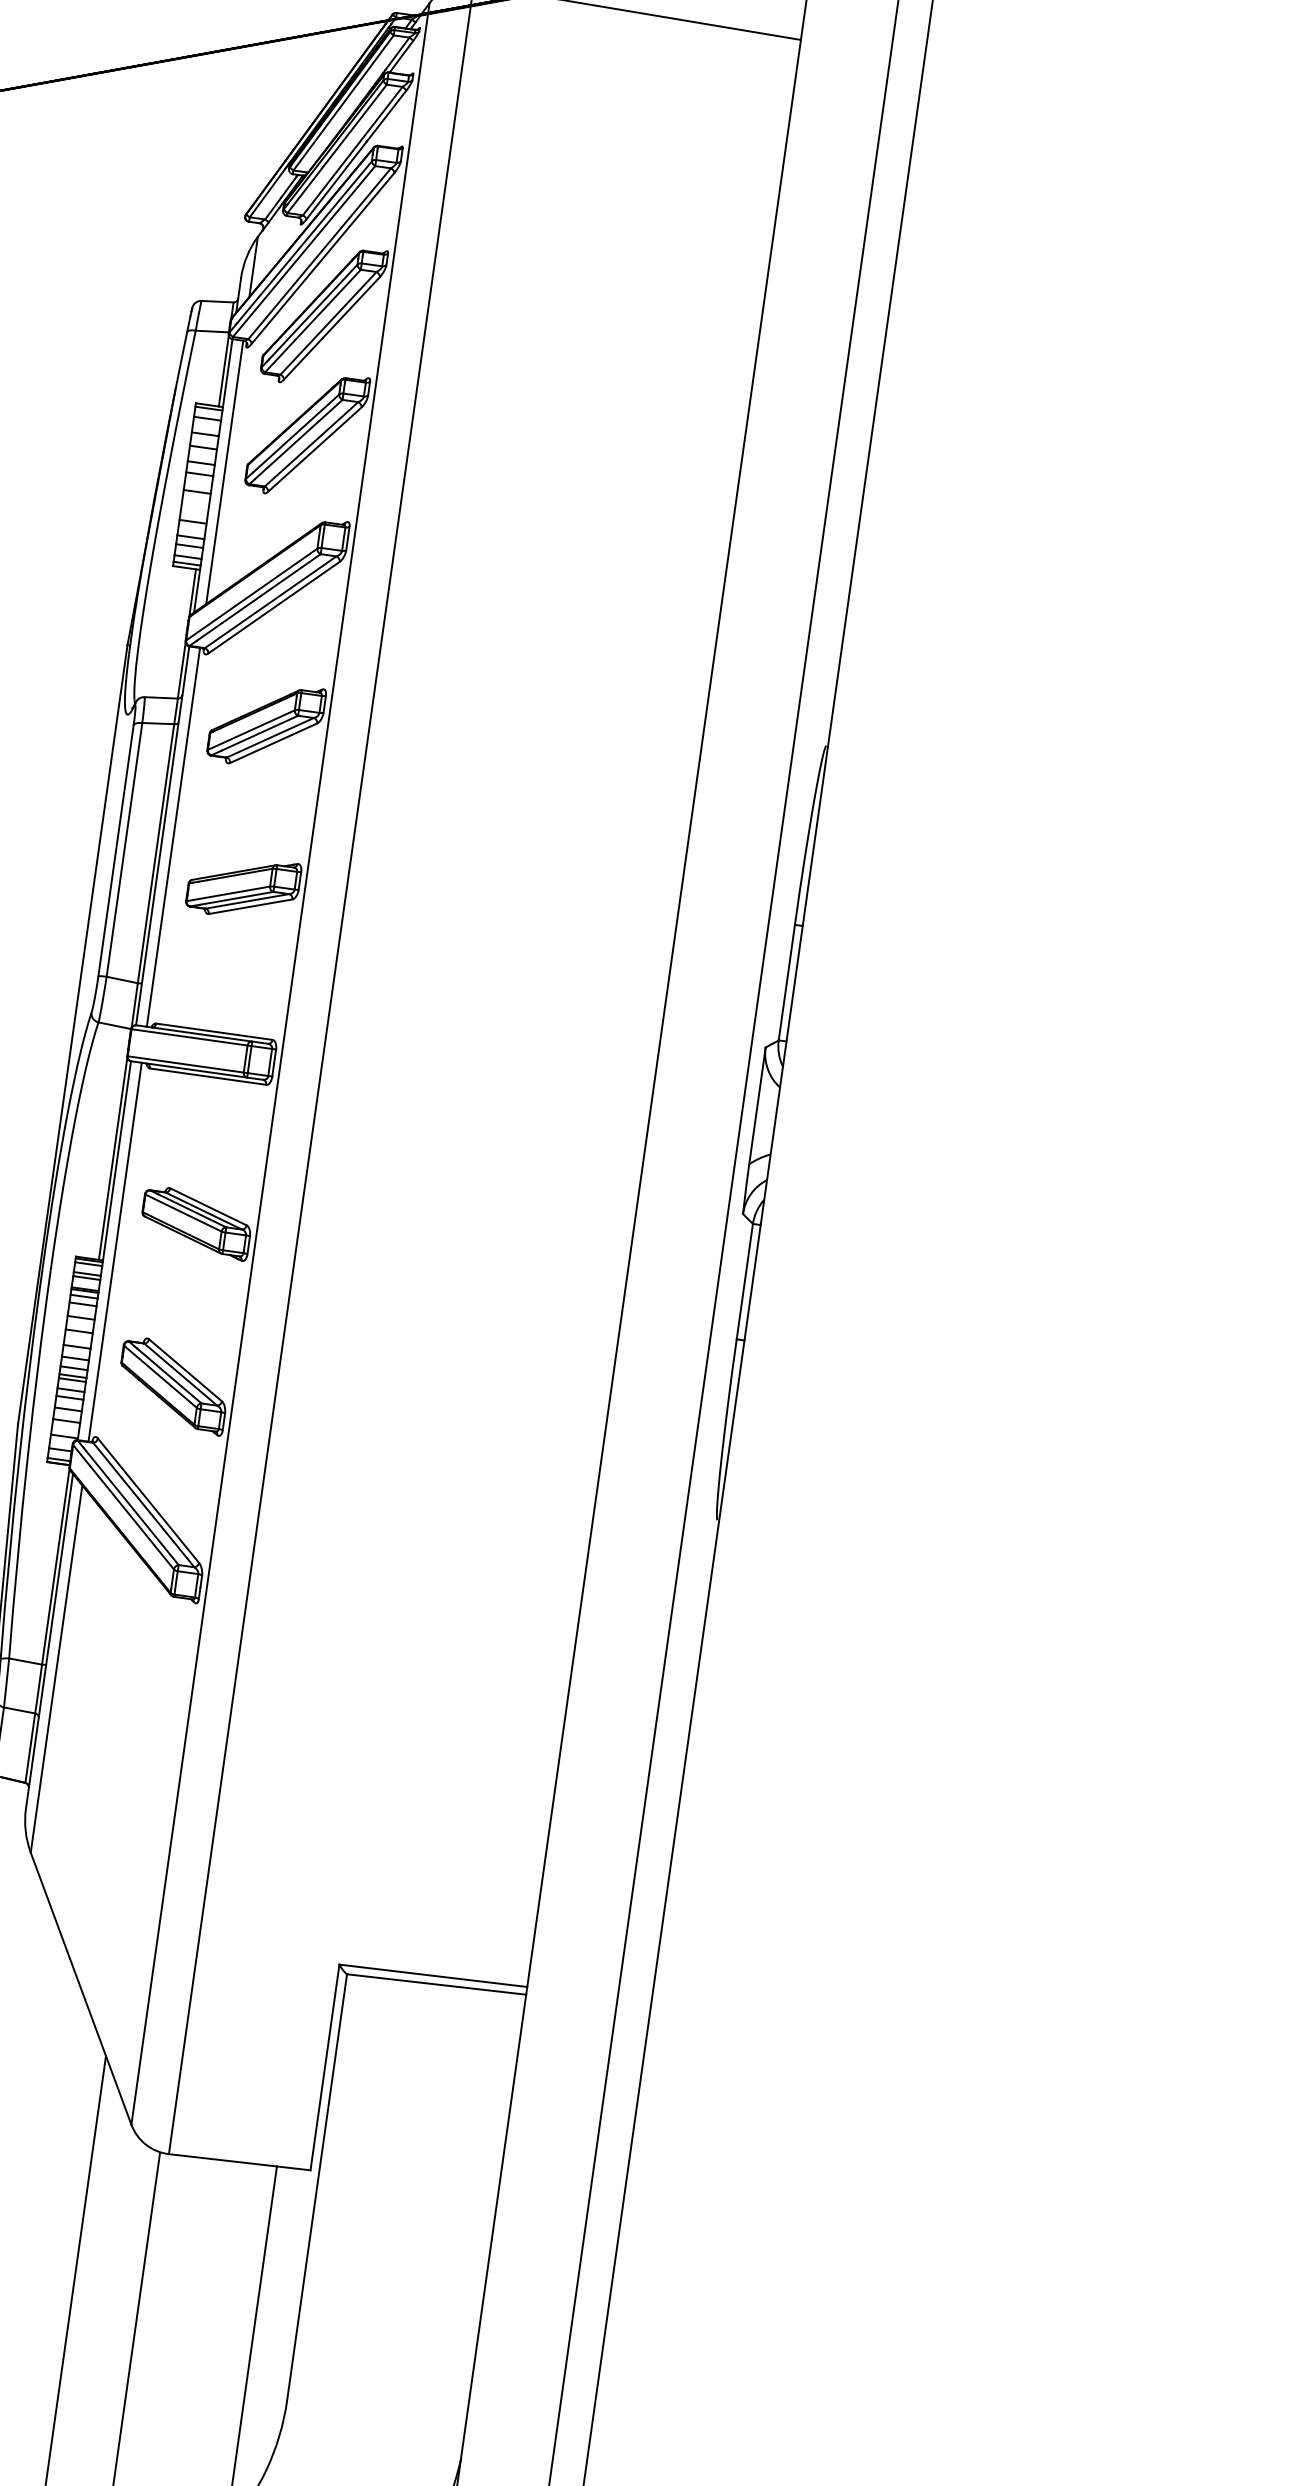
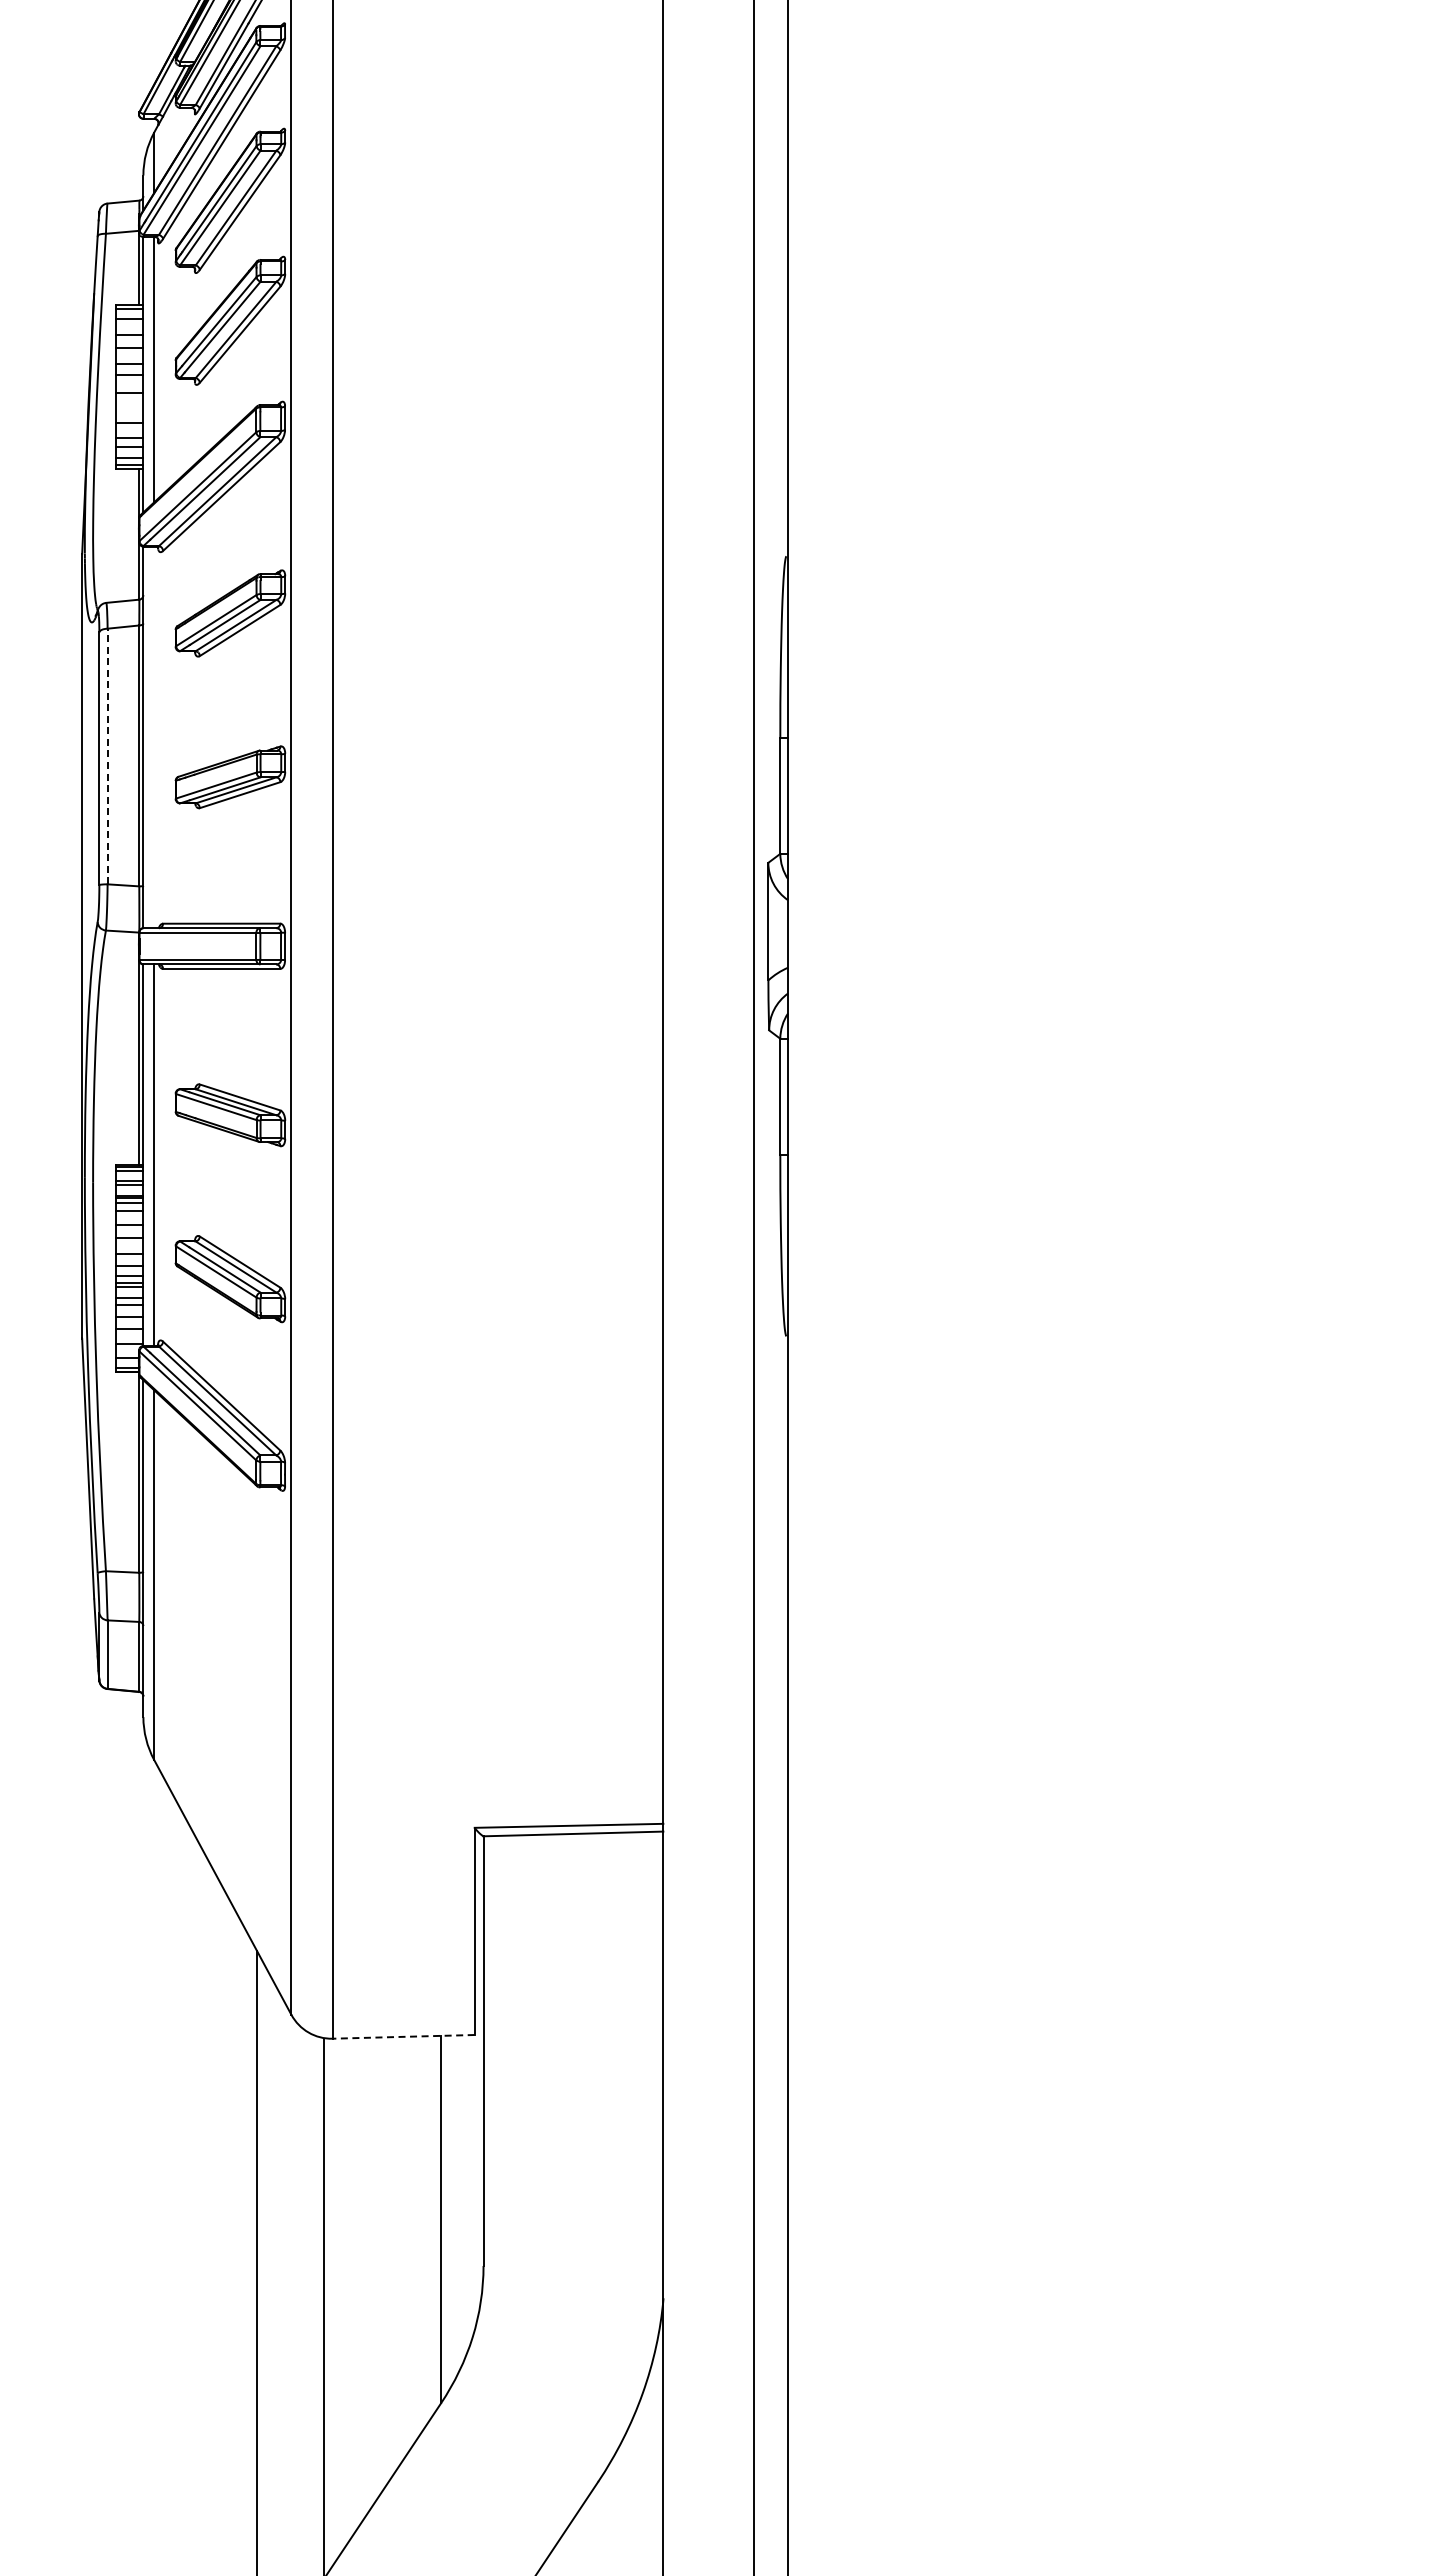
line: (173, 837) -> (154, 737), removed
line: (124, 849) -> (107, 756), solid -> dashed
line: (239, 2161) -> (403, 2036), solid -> dashed

